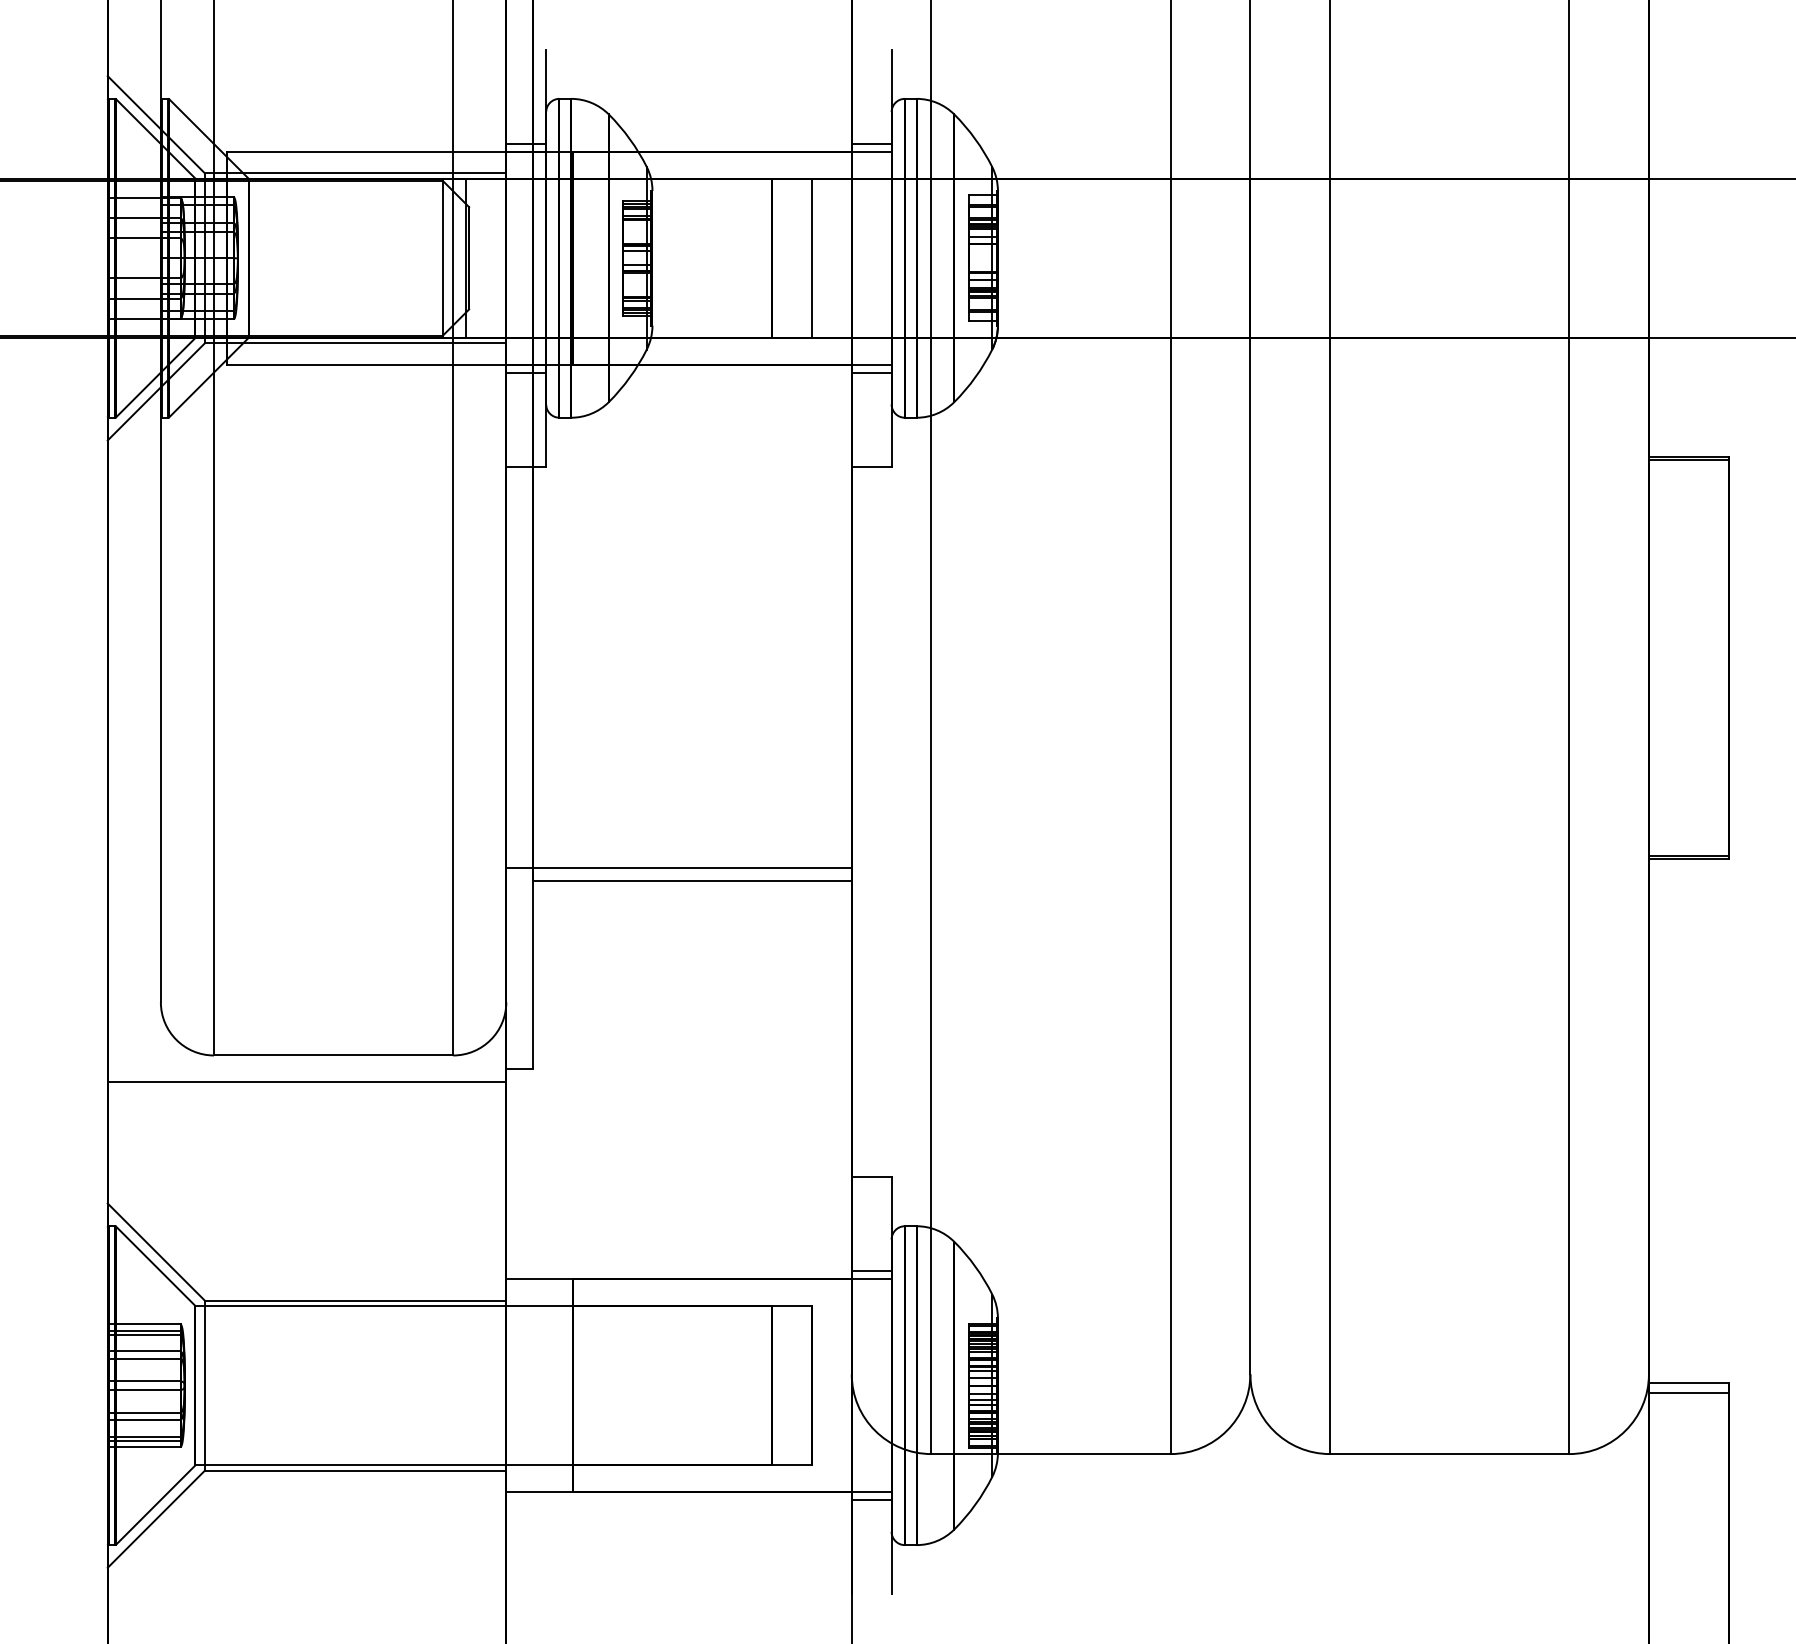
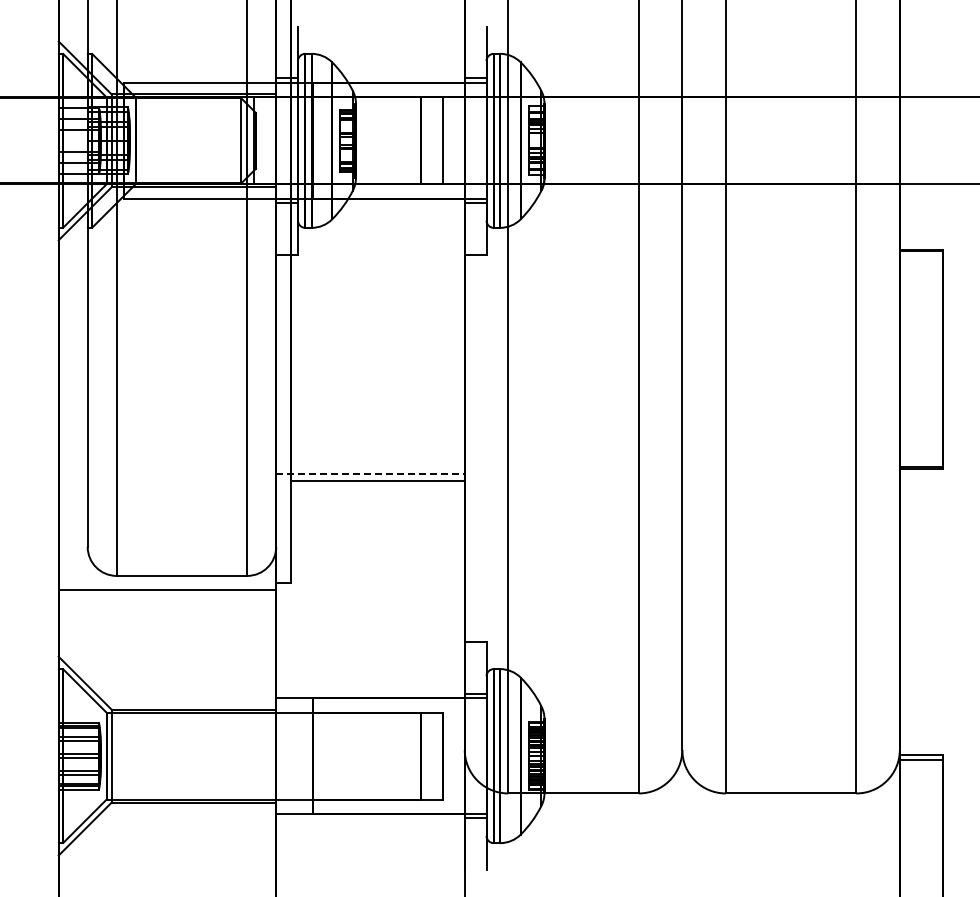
line: (680, 867) -> (371, 473), solid -> dashed

